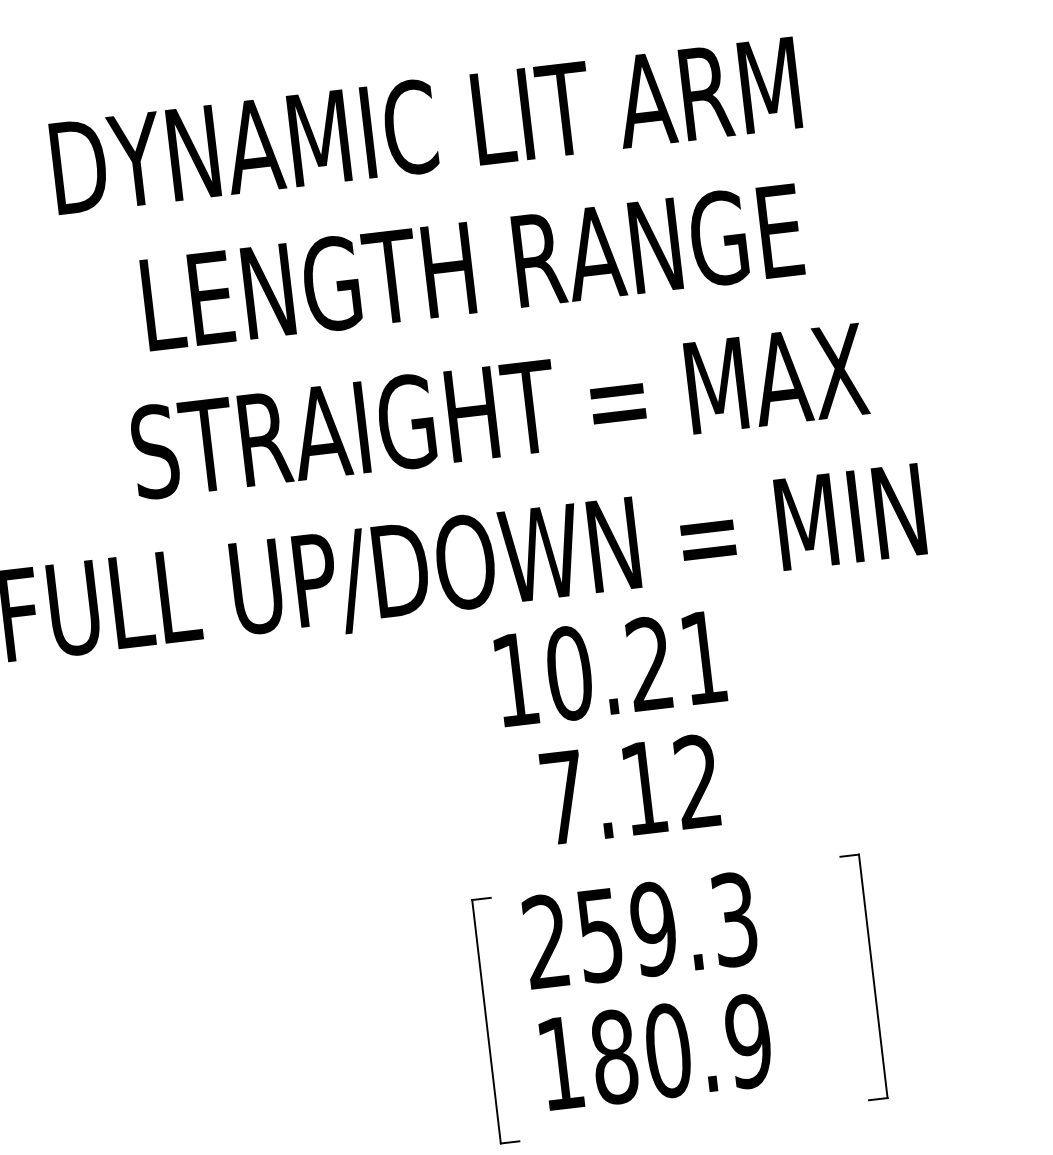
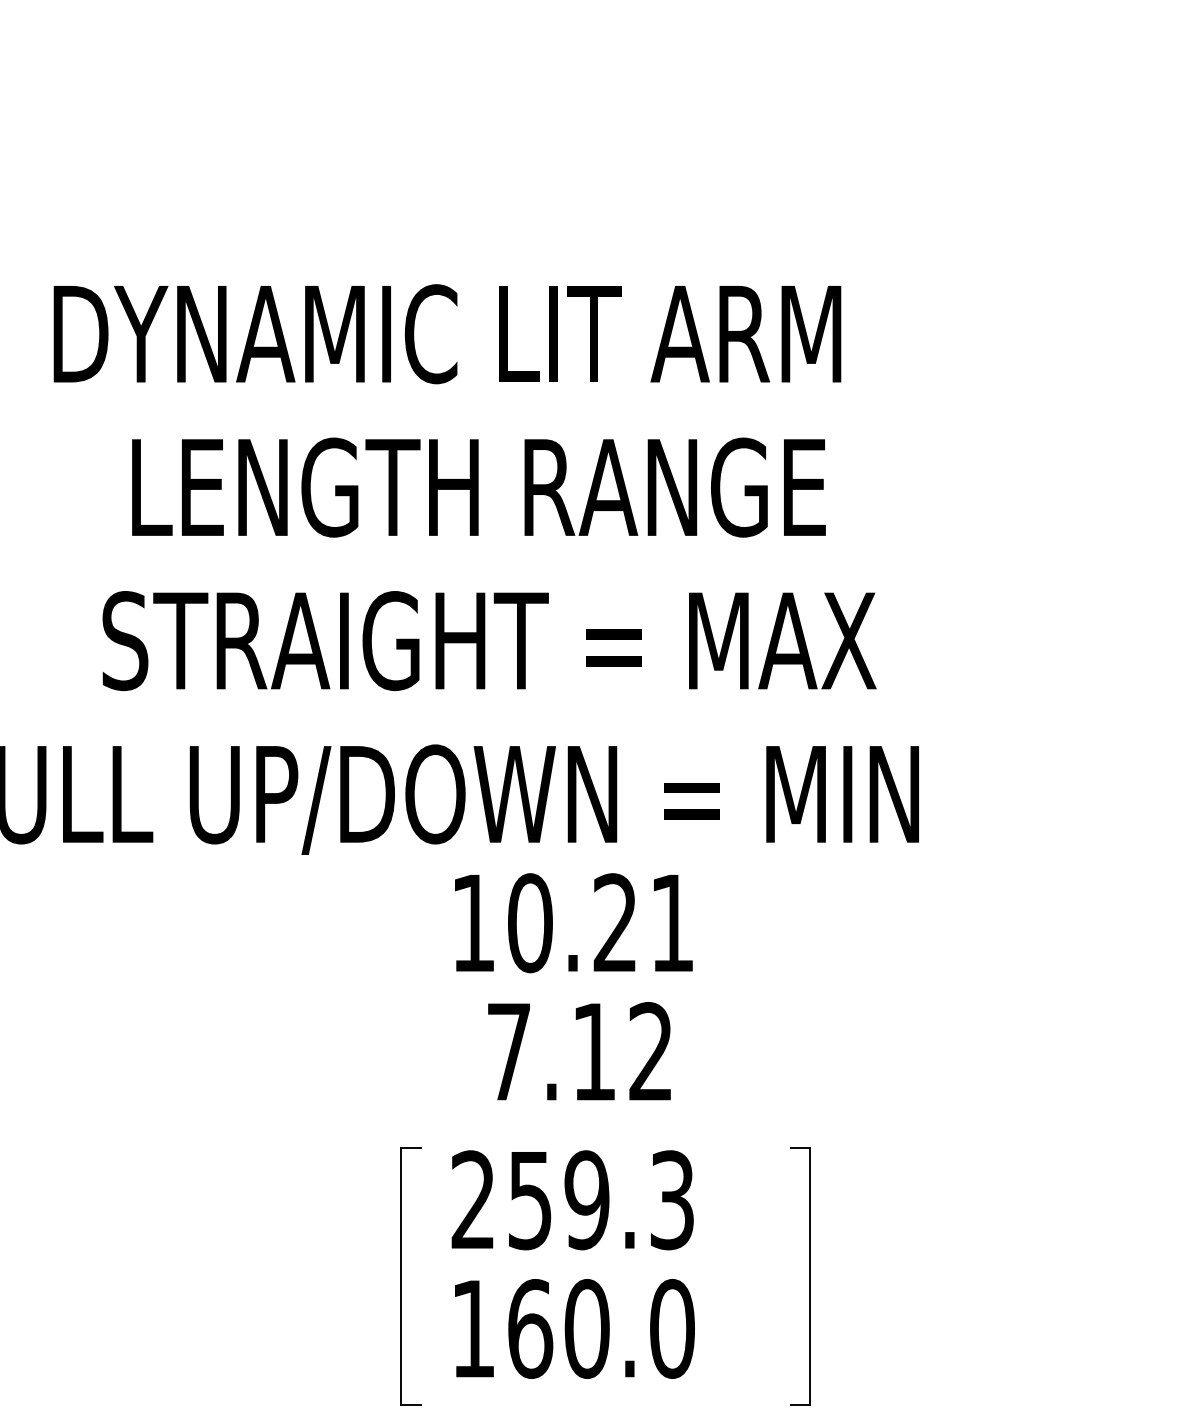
text: (681, 1048) -> (601, 1328), 180.9 -> 160.0

